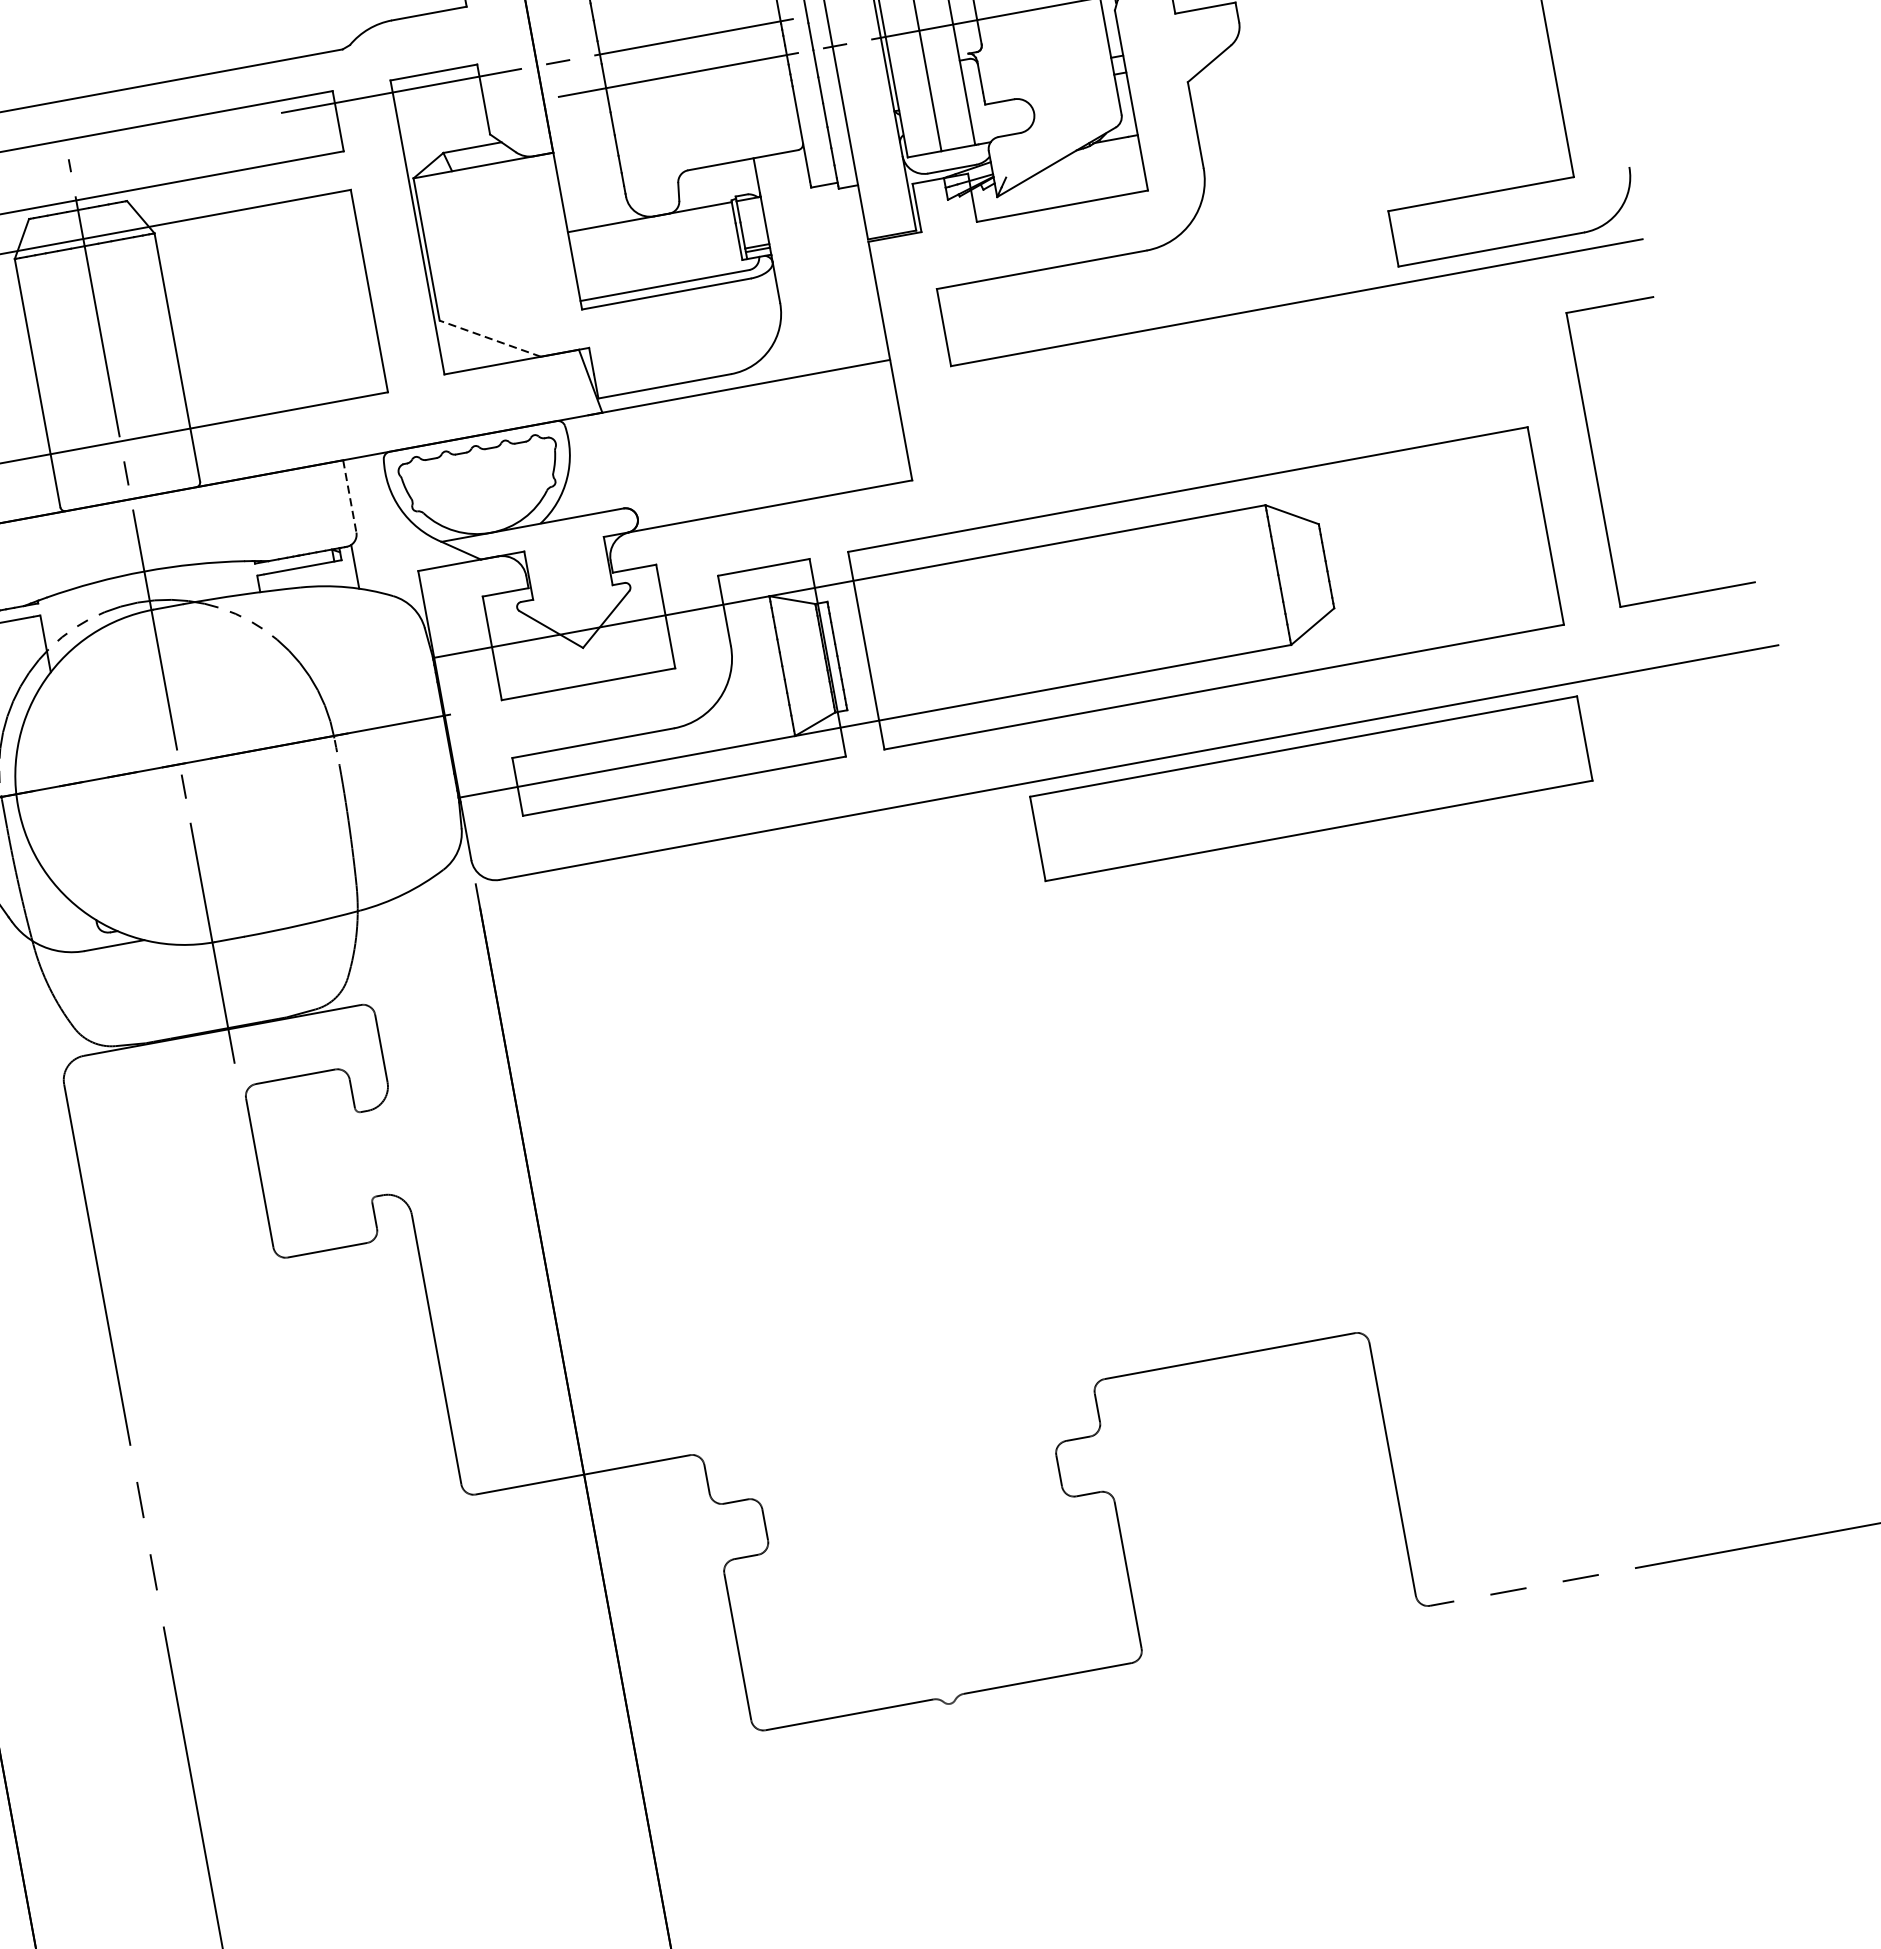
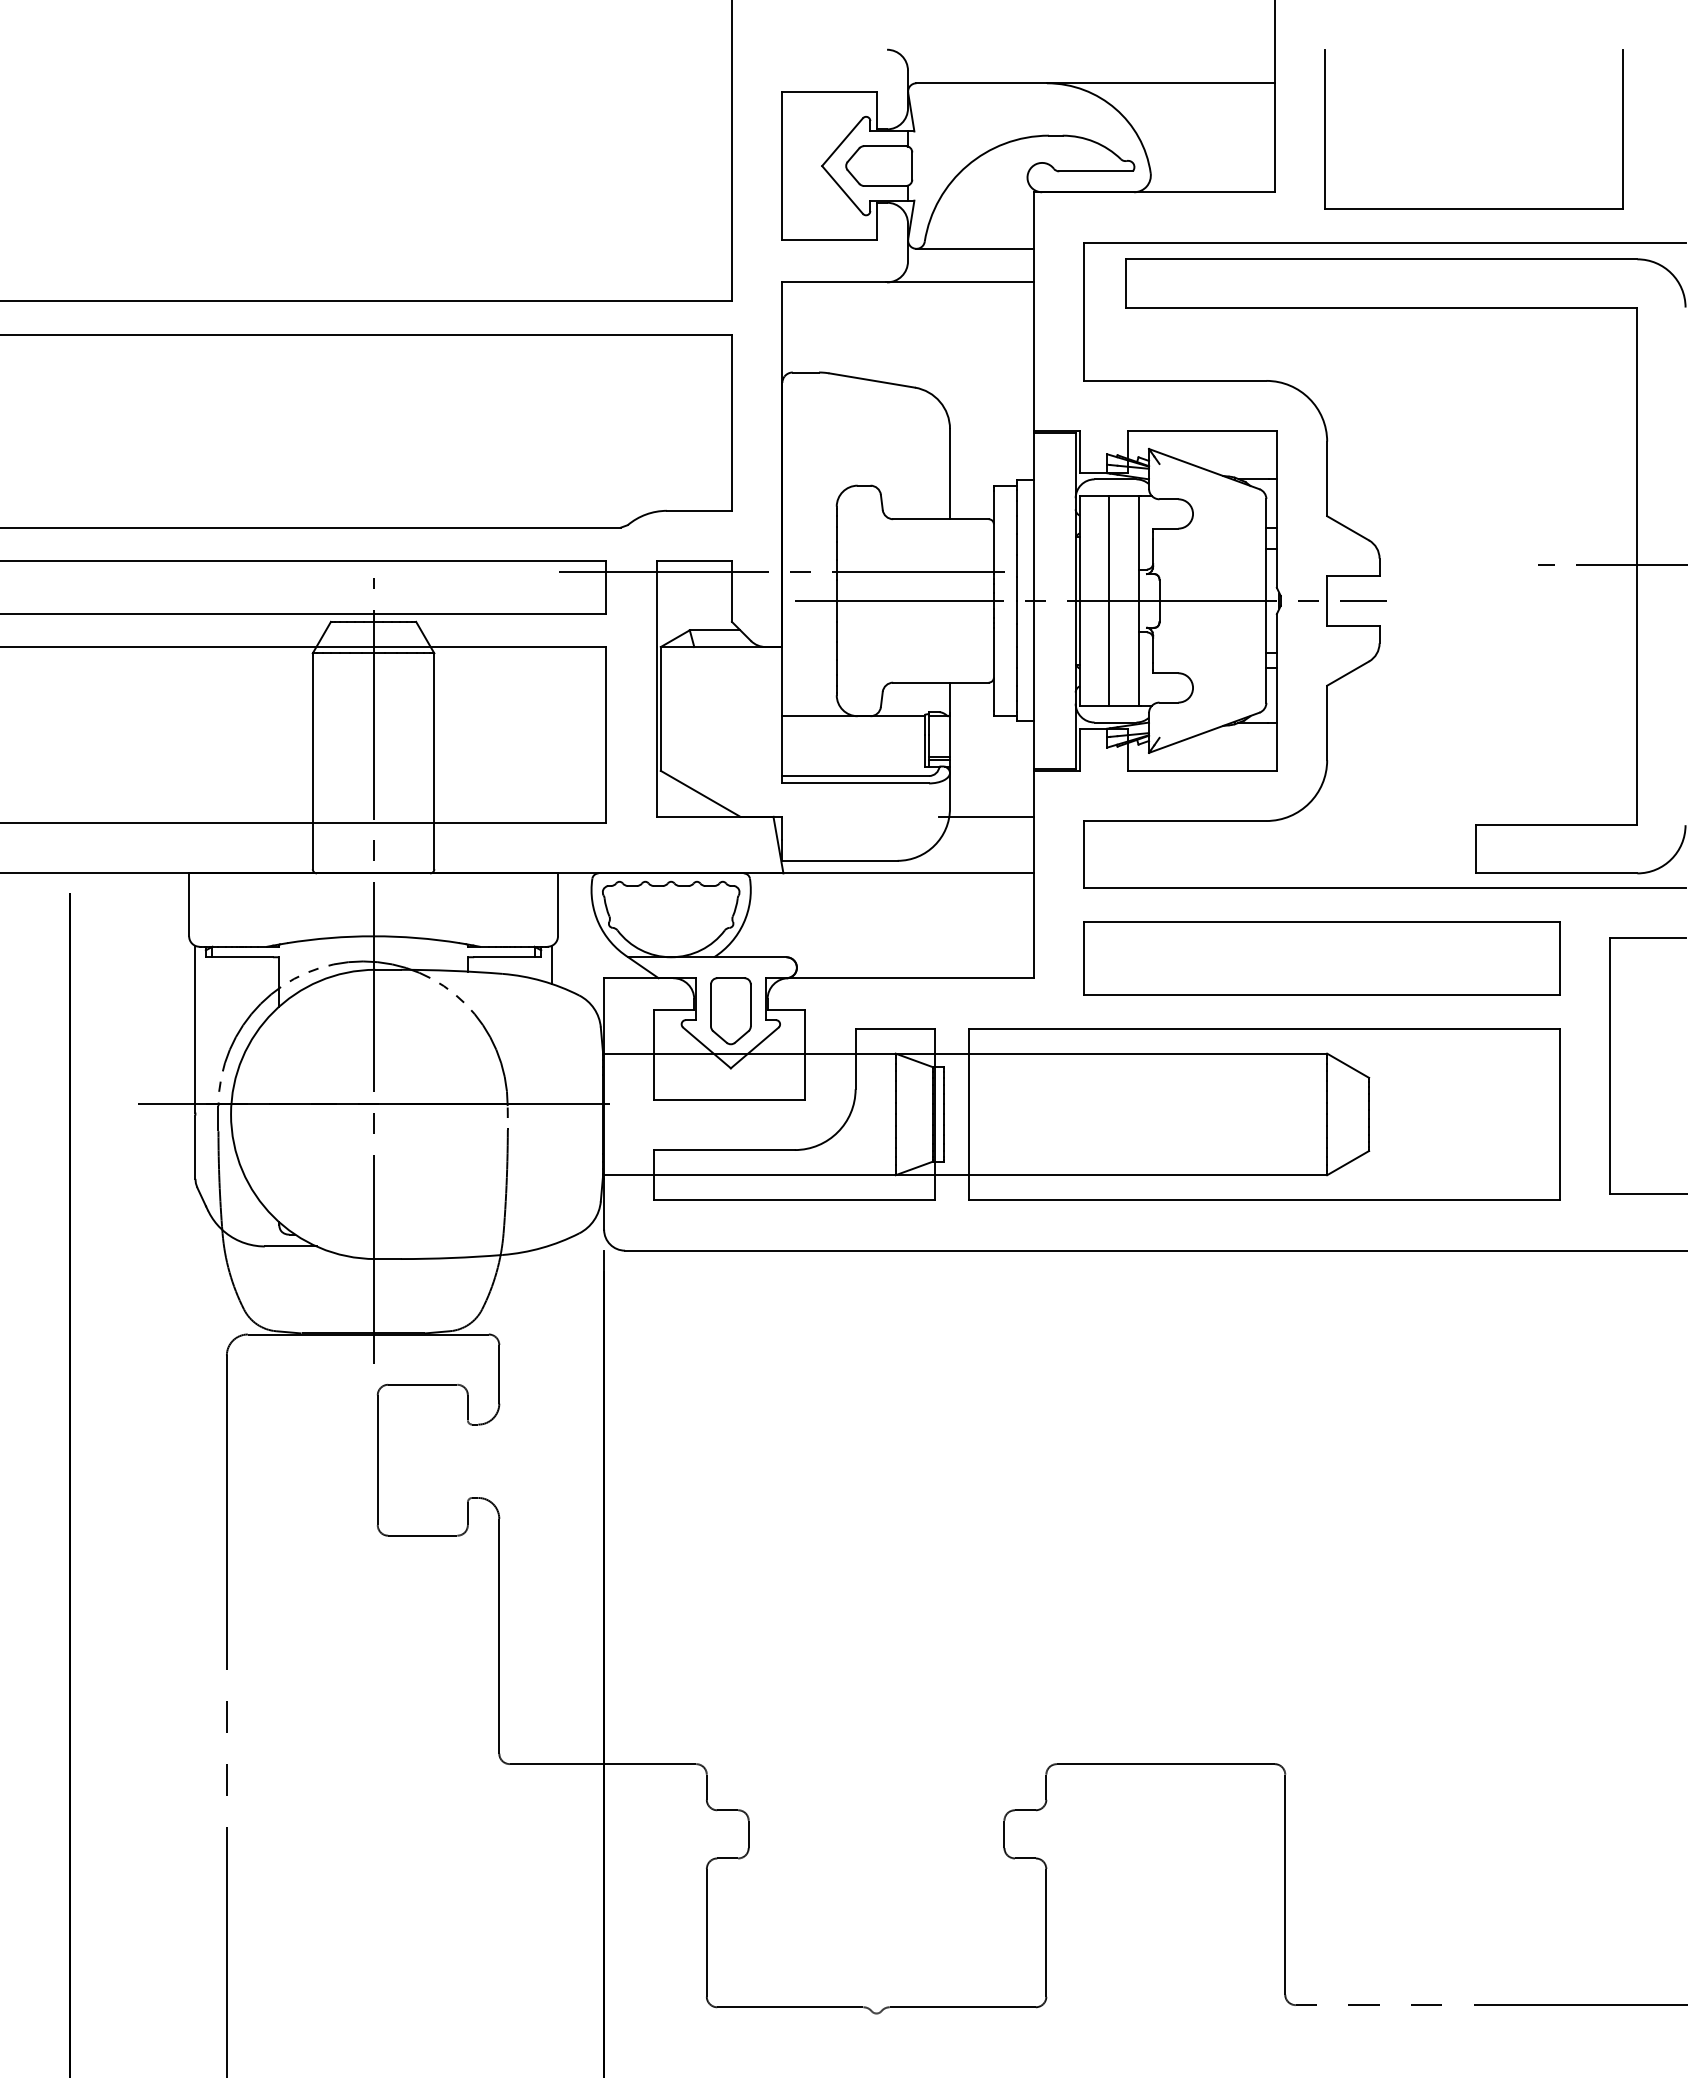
line: (822, 304) -> (985, 816), added
line: (490, 338) -> (700, 793), dashed -> solid
line: (350, 497) -> (558, 905), dashed -> solid
part: (570, 582) -> (730, 1011), added
part: (1310, 789) -> (1321, 958), moved

